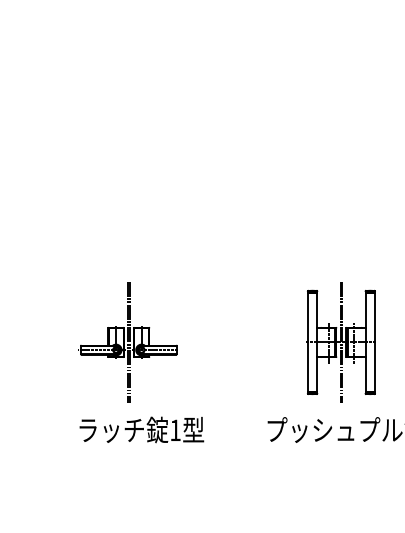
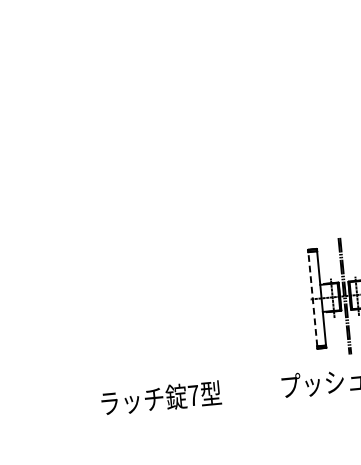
line: (308, 341) -> (313, 298), solid -> dashed
part: (127, 342) -> (139, 315), removed
text: (175, 429) -> (193, 394), 1 -> 7

